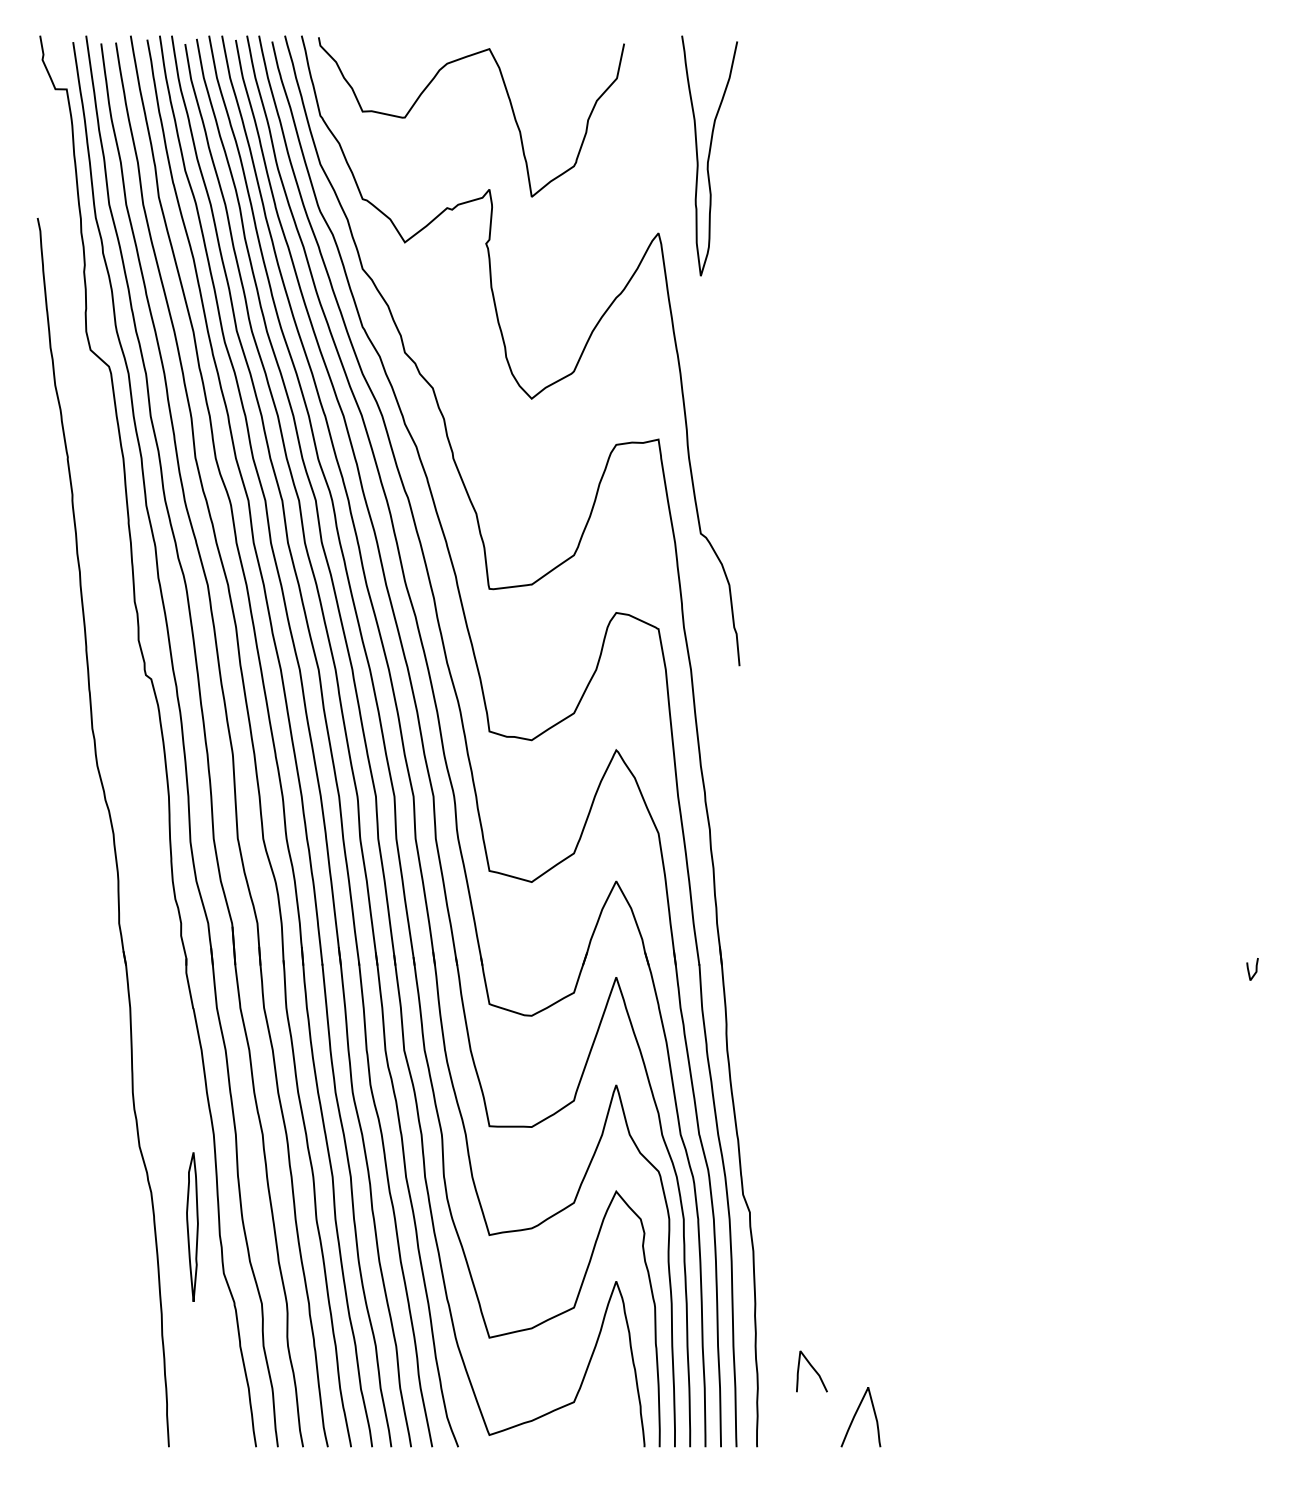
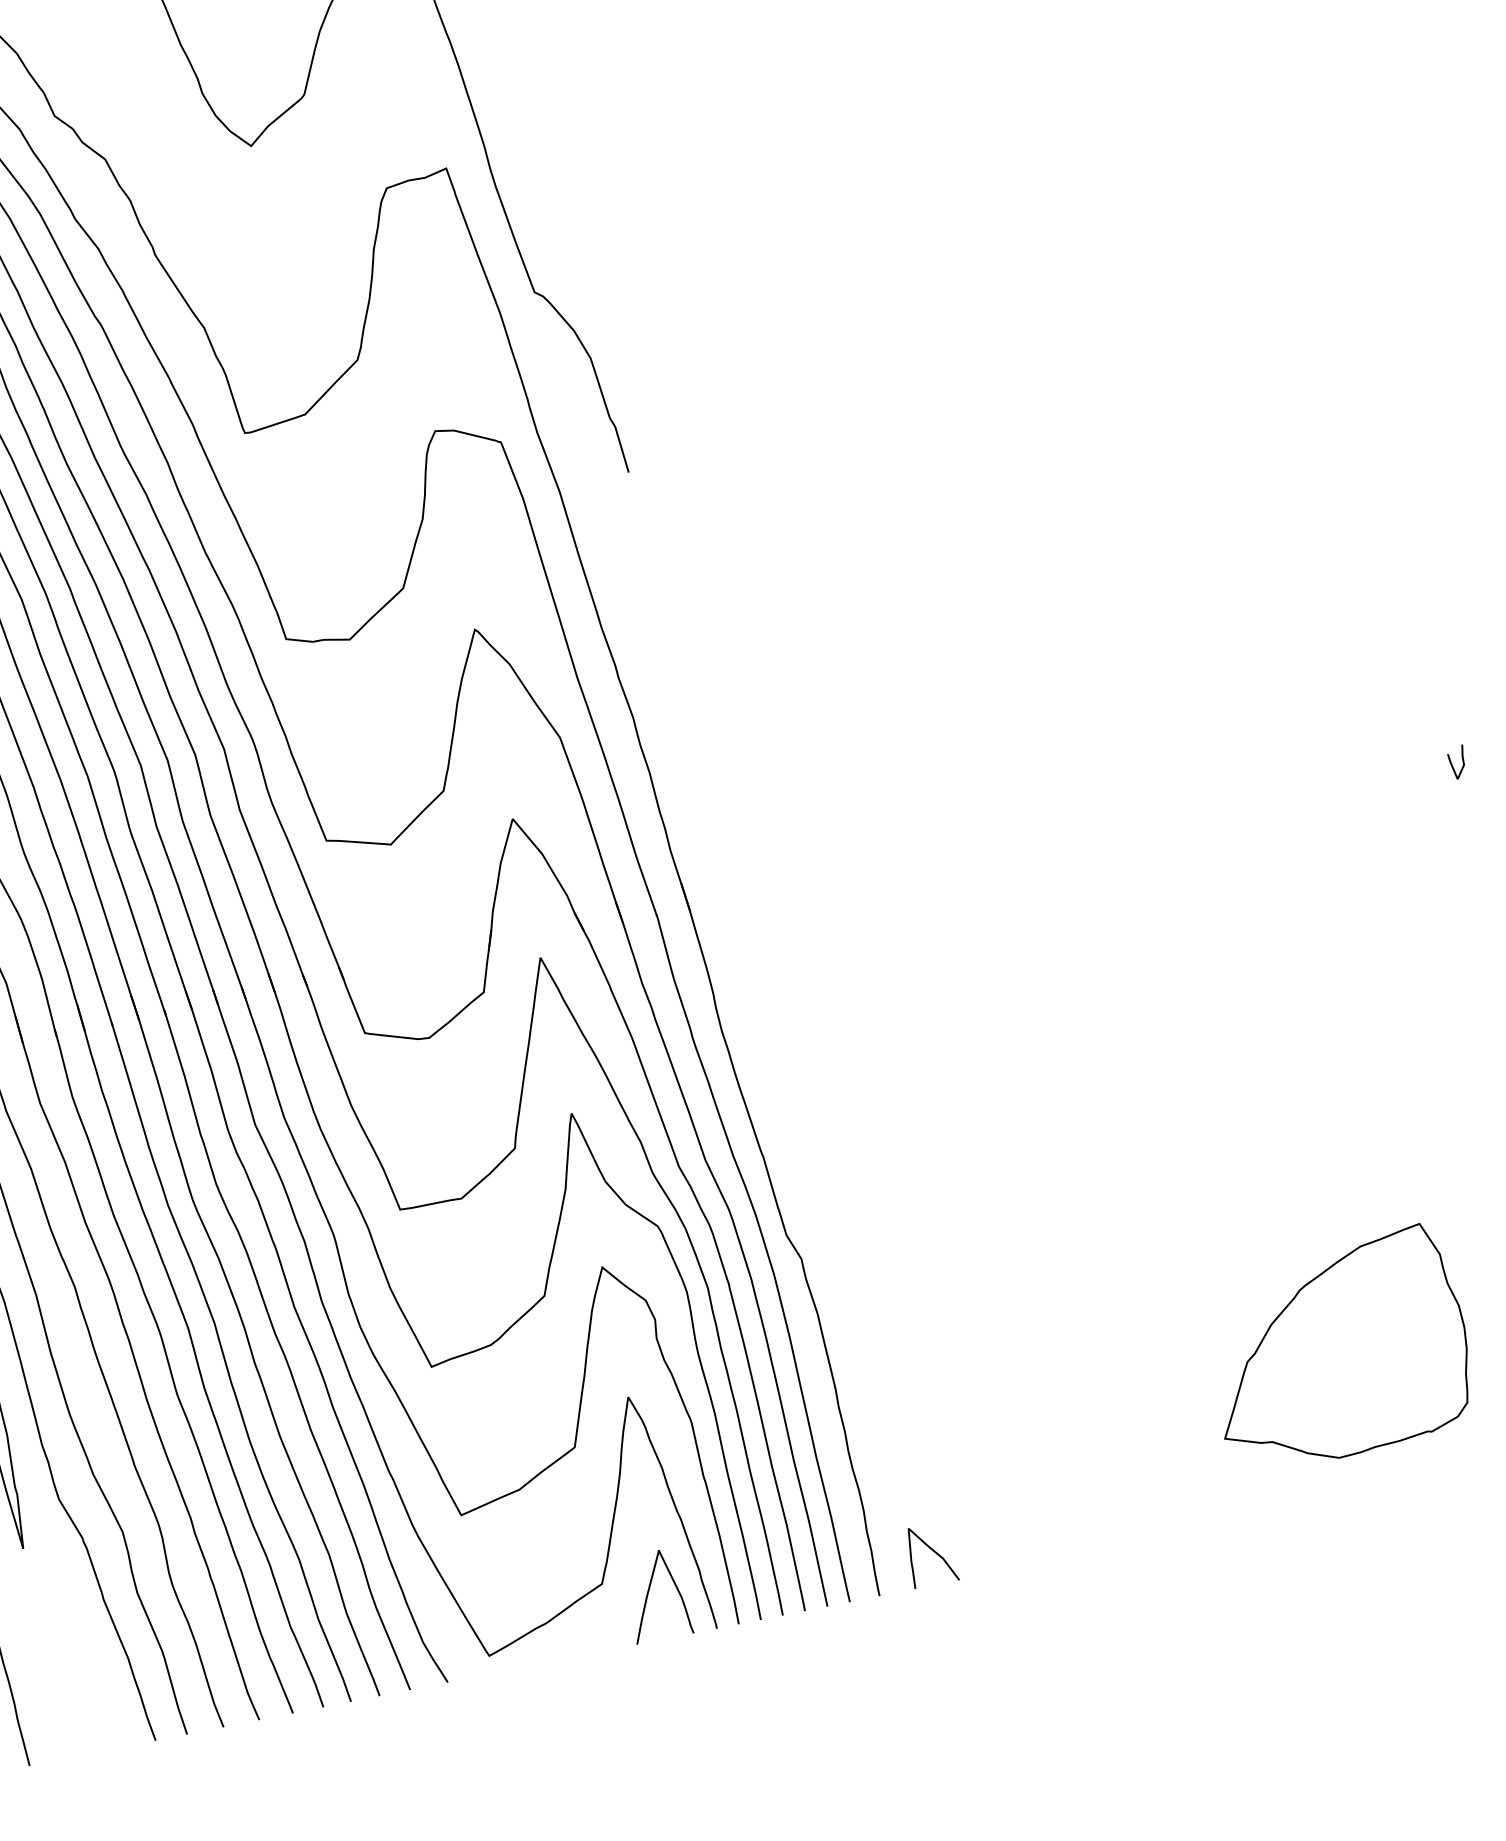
part: (1094, 1343) -> (1337, 1348), added
curve: (813, 1370) -> (933, 1552), moved
curve: (856, 1414) -> (649, 1592), moved

